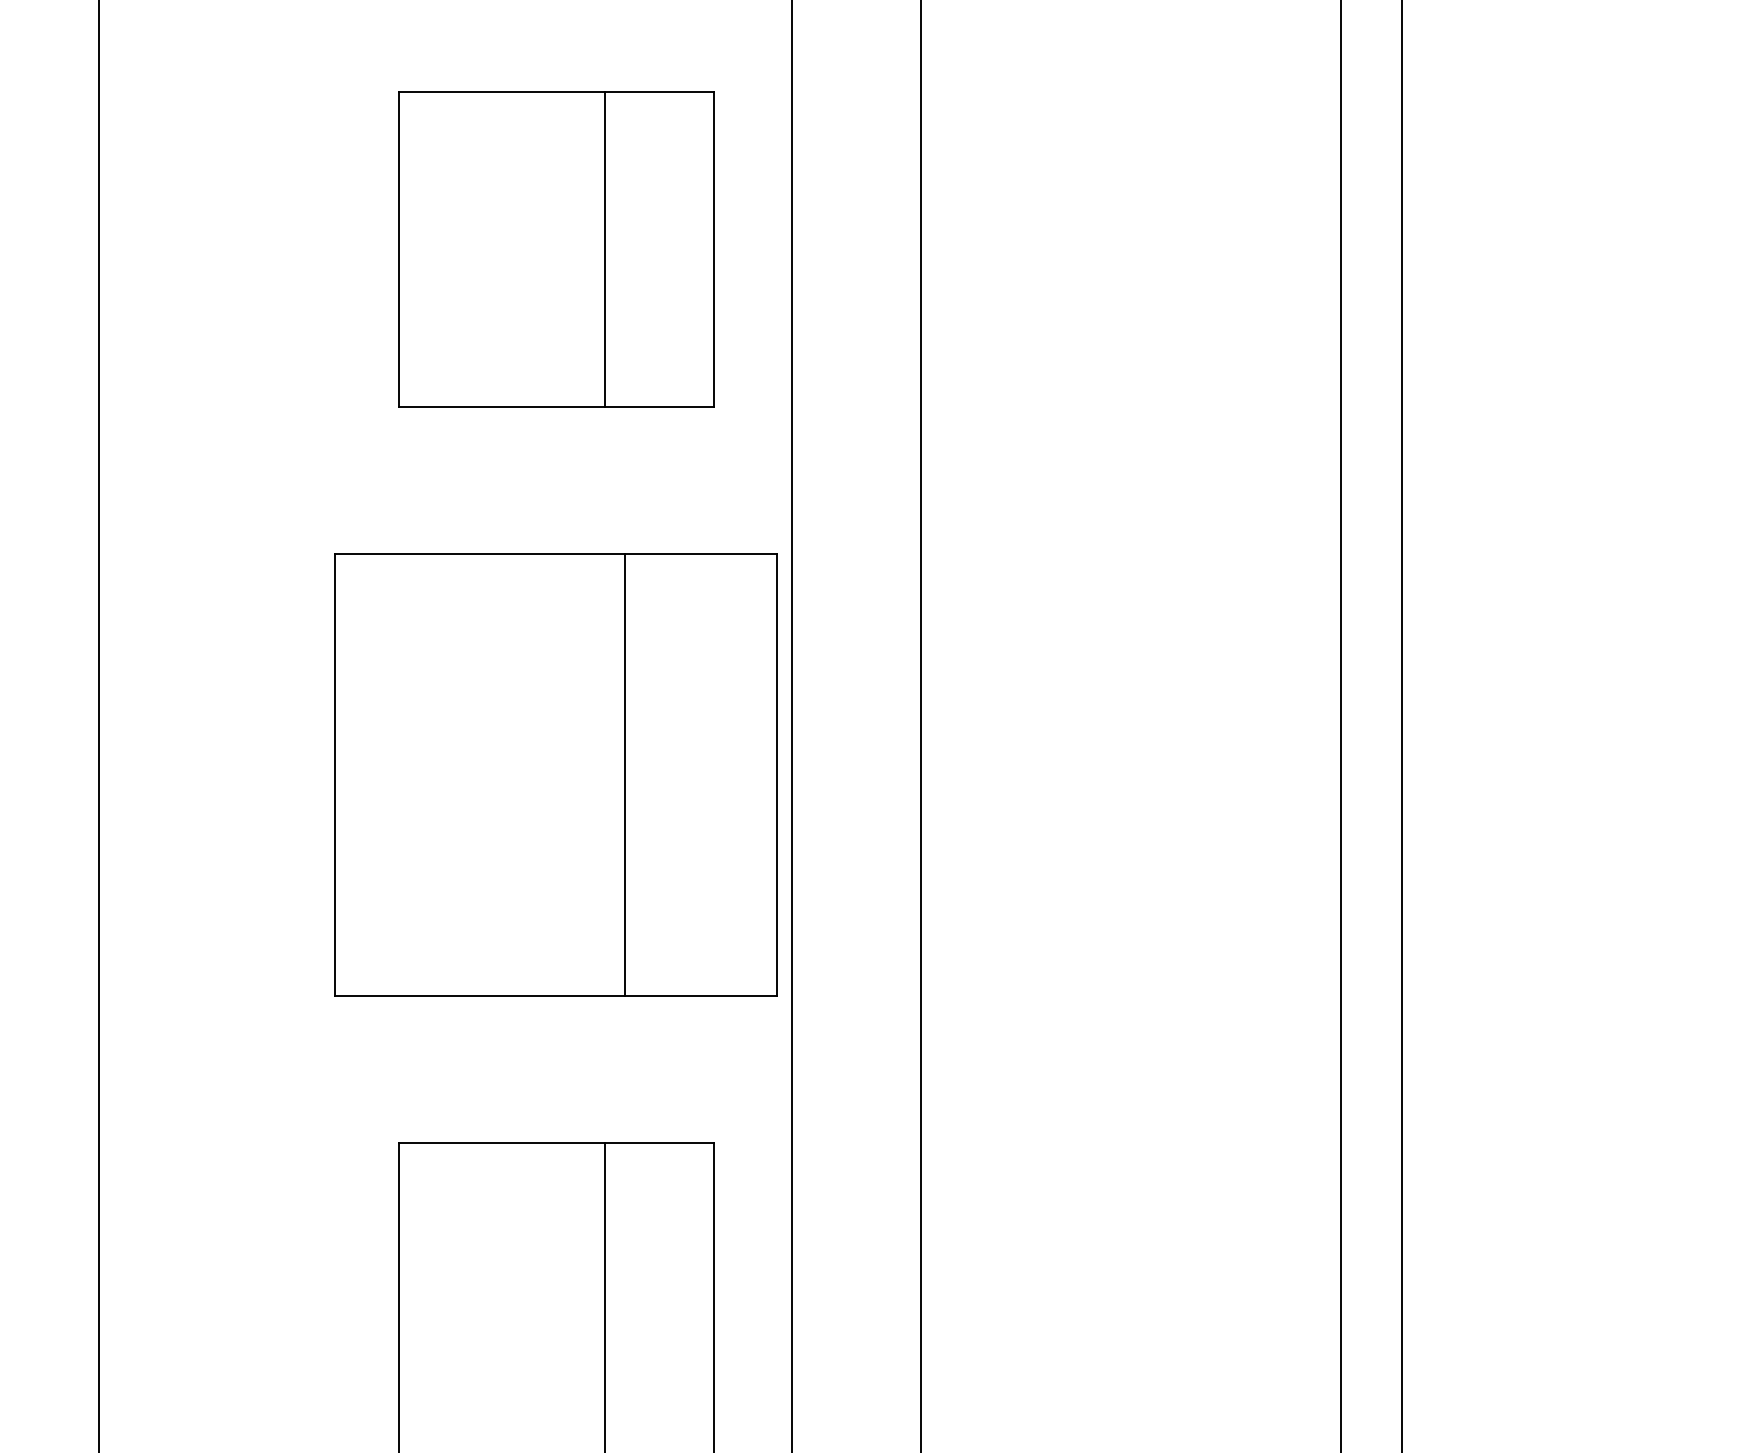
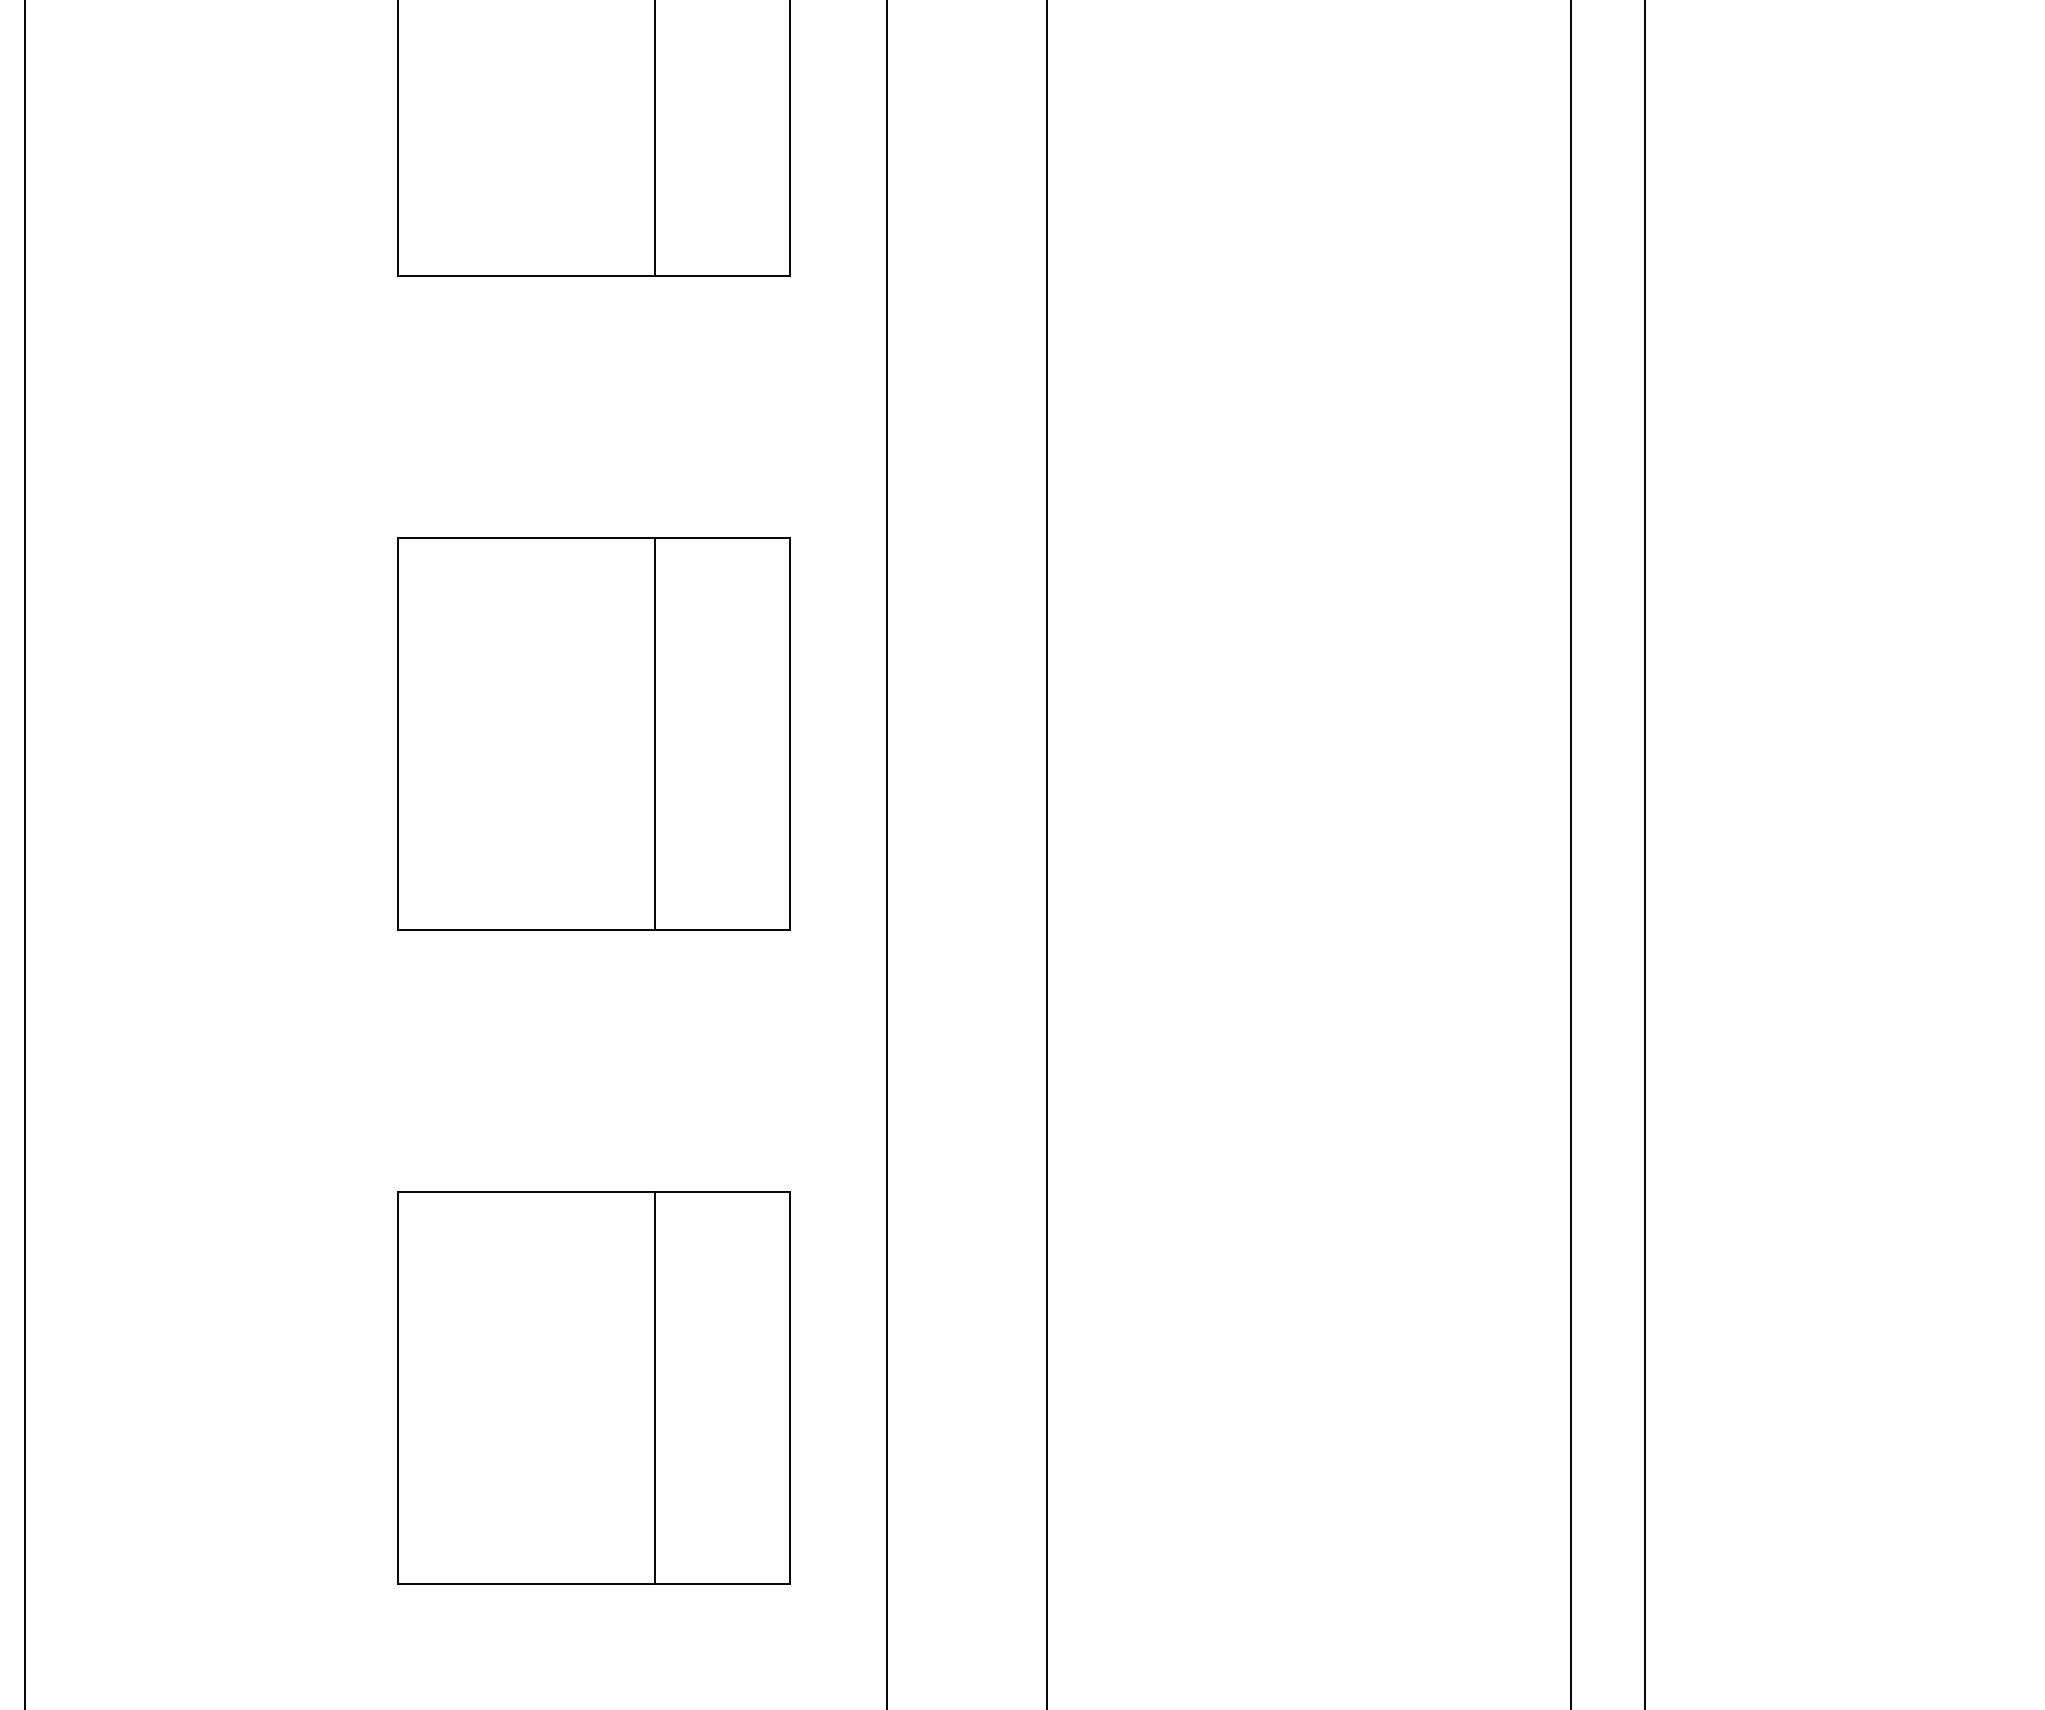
part: (556, 774) -> (594, 733), size x0.71

